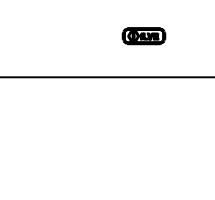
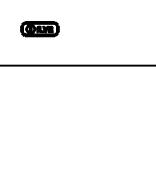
part: (143, 36) -> (39, 29), moved

